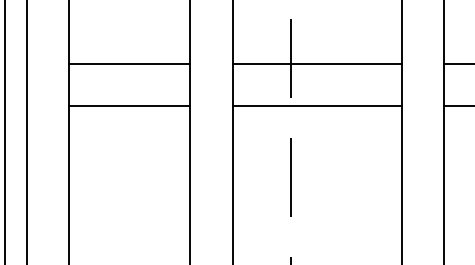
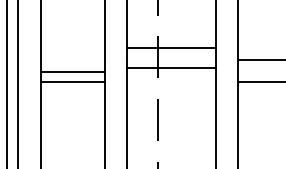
line: (129, 64) -> (72, 72), moved
line: (315, 64) -> (170, 48), moved
line: (315, 106) -> (170, 68), moved

